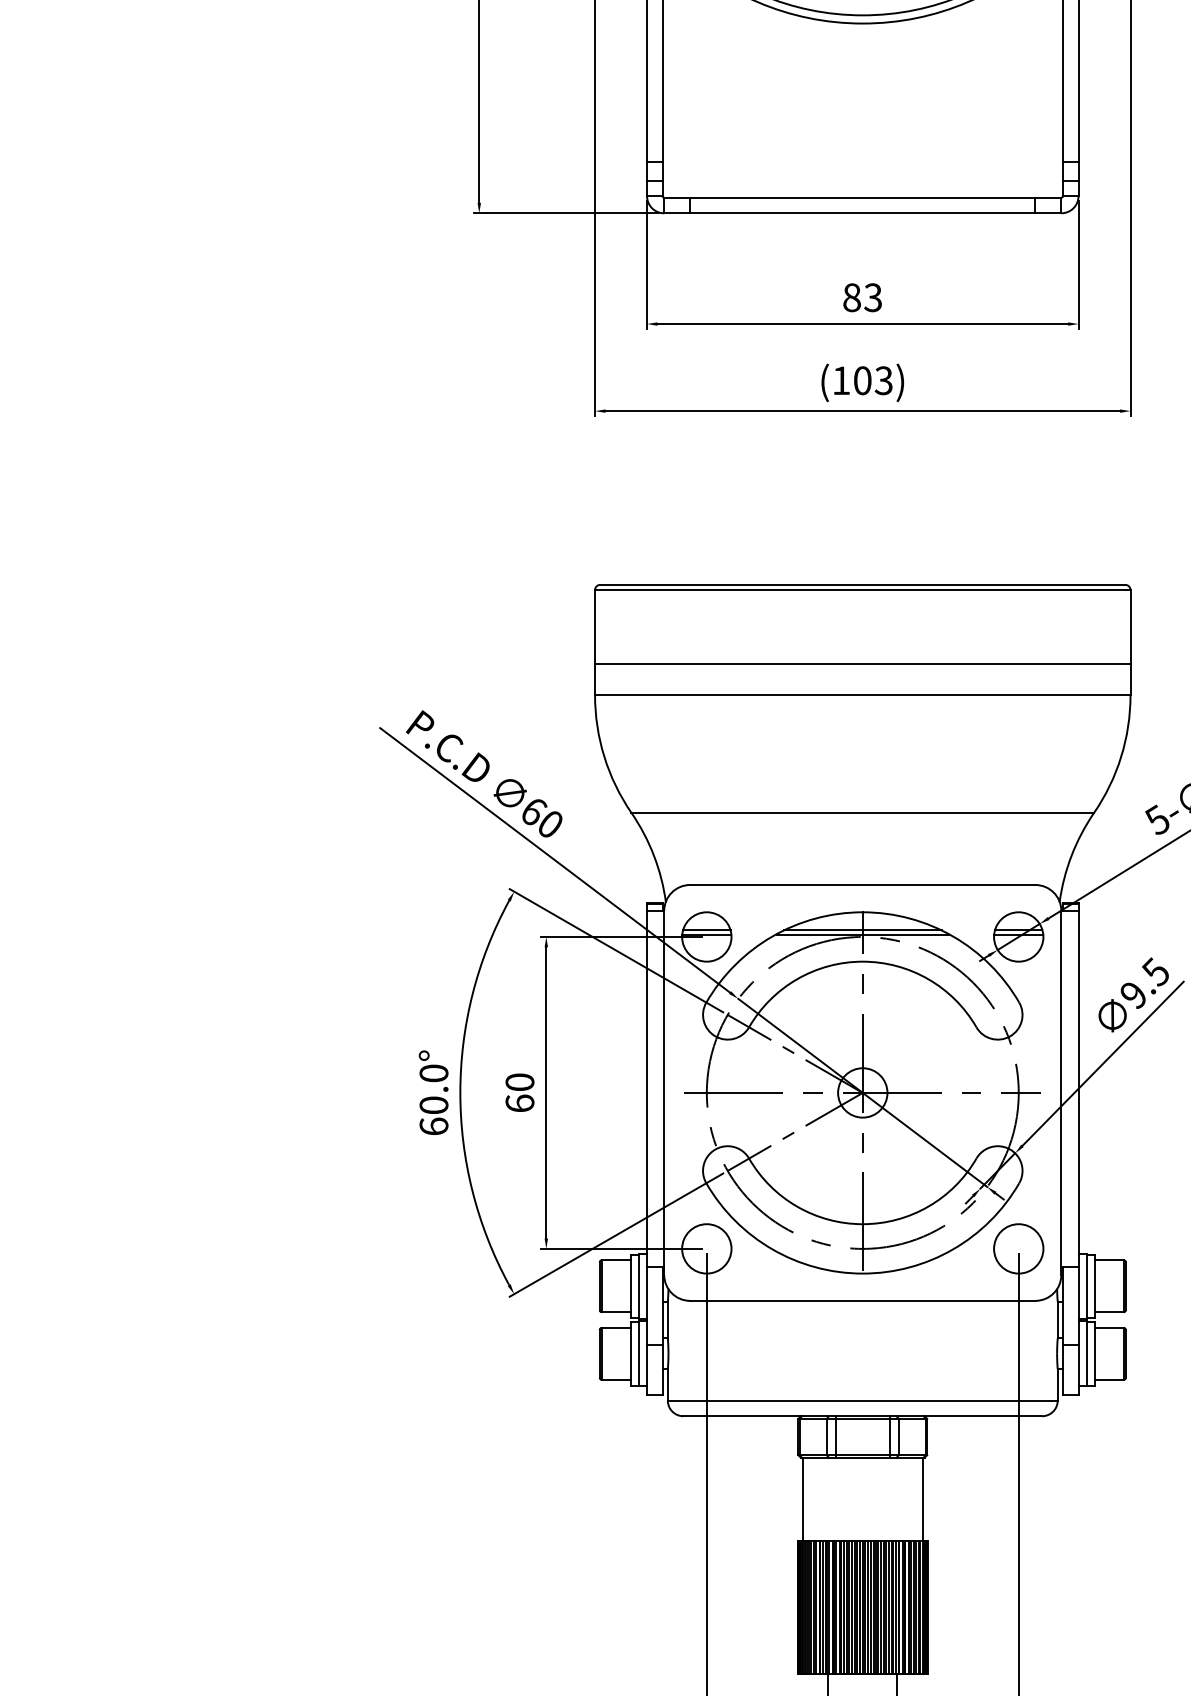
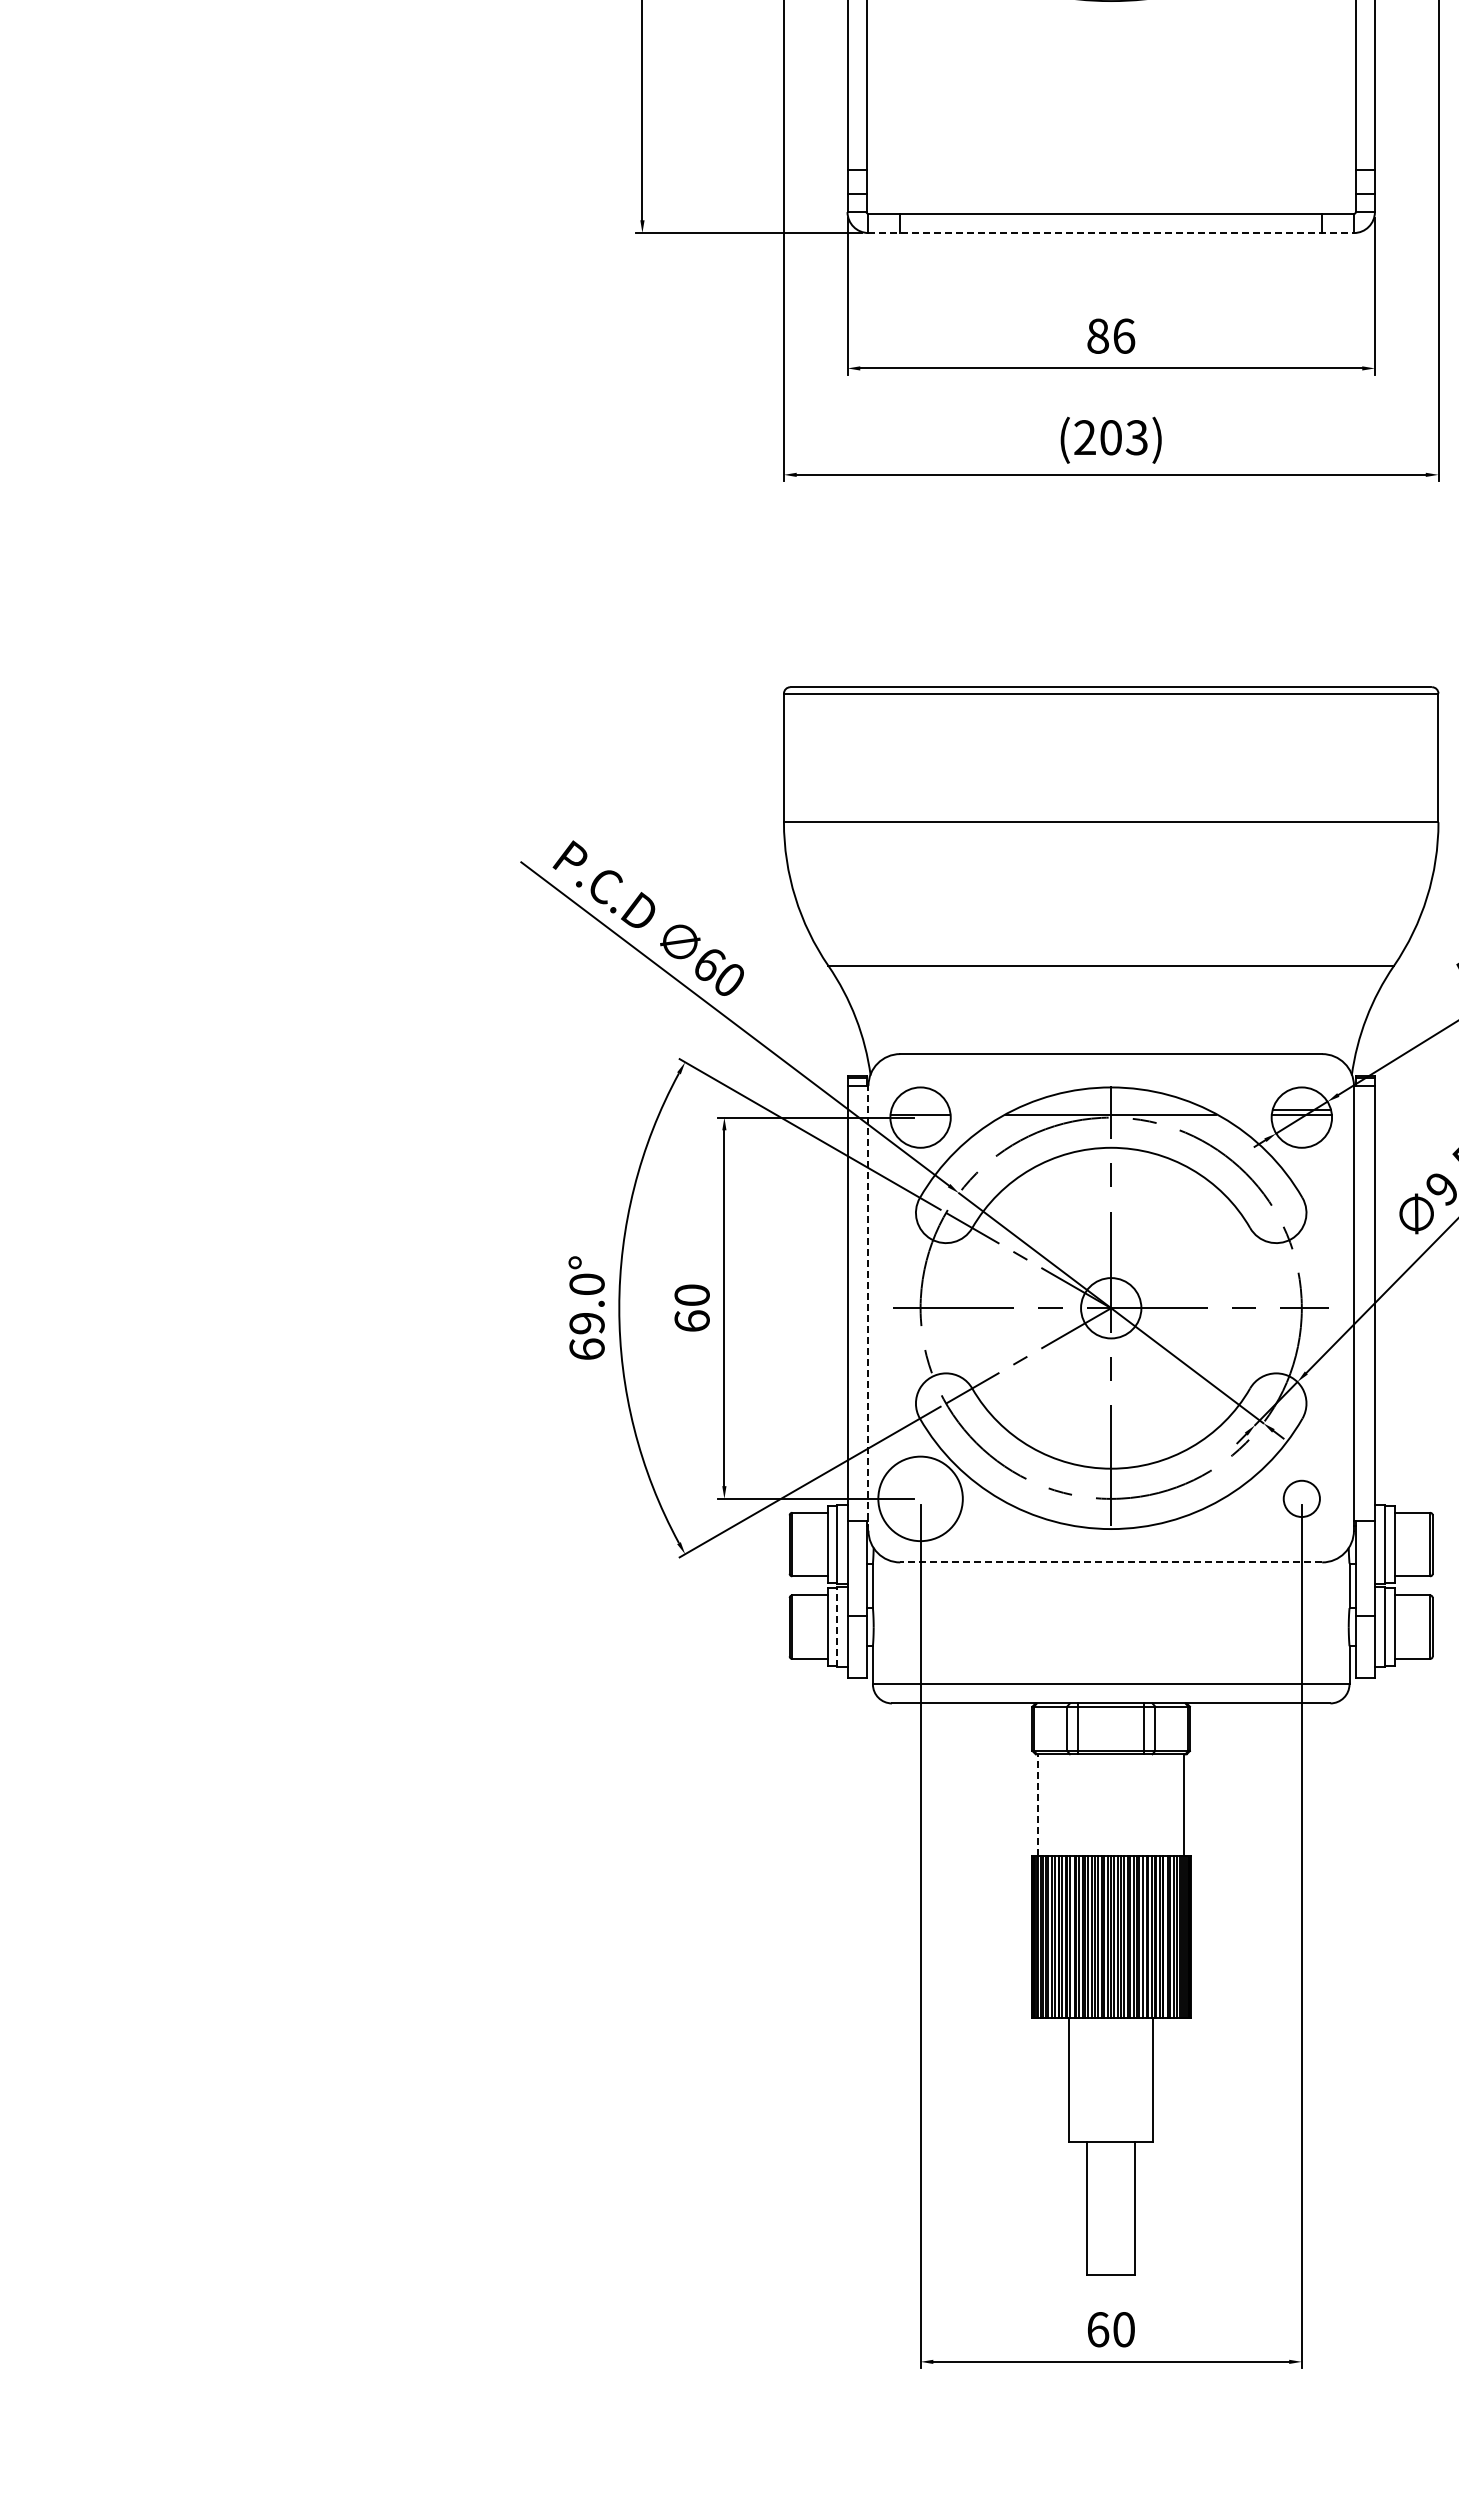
line: (863, 213) -> (1111, 233), solid -> dashed
text: (872, 297) -> (1123, 335), 83 -> 86
text: (840, 380) -> (1084, 437), (103) -> (203)
line: (862, 664) -> (1110, 784), removed
line: (706, 930) -> (920, 1109), removed
line: (863, 930) -> (1111, 1109), removed
line: (664, 1092) -> (868, 1307), solid -> dashed
text: (433, 1105) -> (586, 1323), 60.0° -> 69.0°
circle: (706, 1248) -> (920, 1498), size x1.4
circle: (1018, 1248) -> (1301, 1498), size x0.6
line: (863, 1300) -> (1111, 1562), solid -> dashed
line: (638, 1354) -> (837, 1627), solid -> dashed
line: (803, 1499) -> (1038, 1805), solid -> dashed

